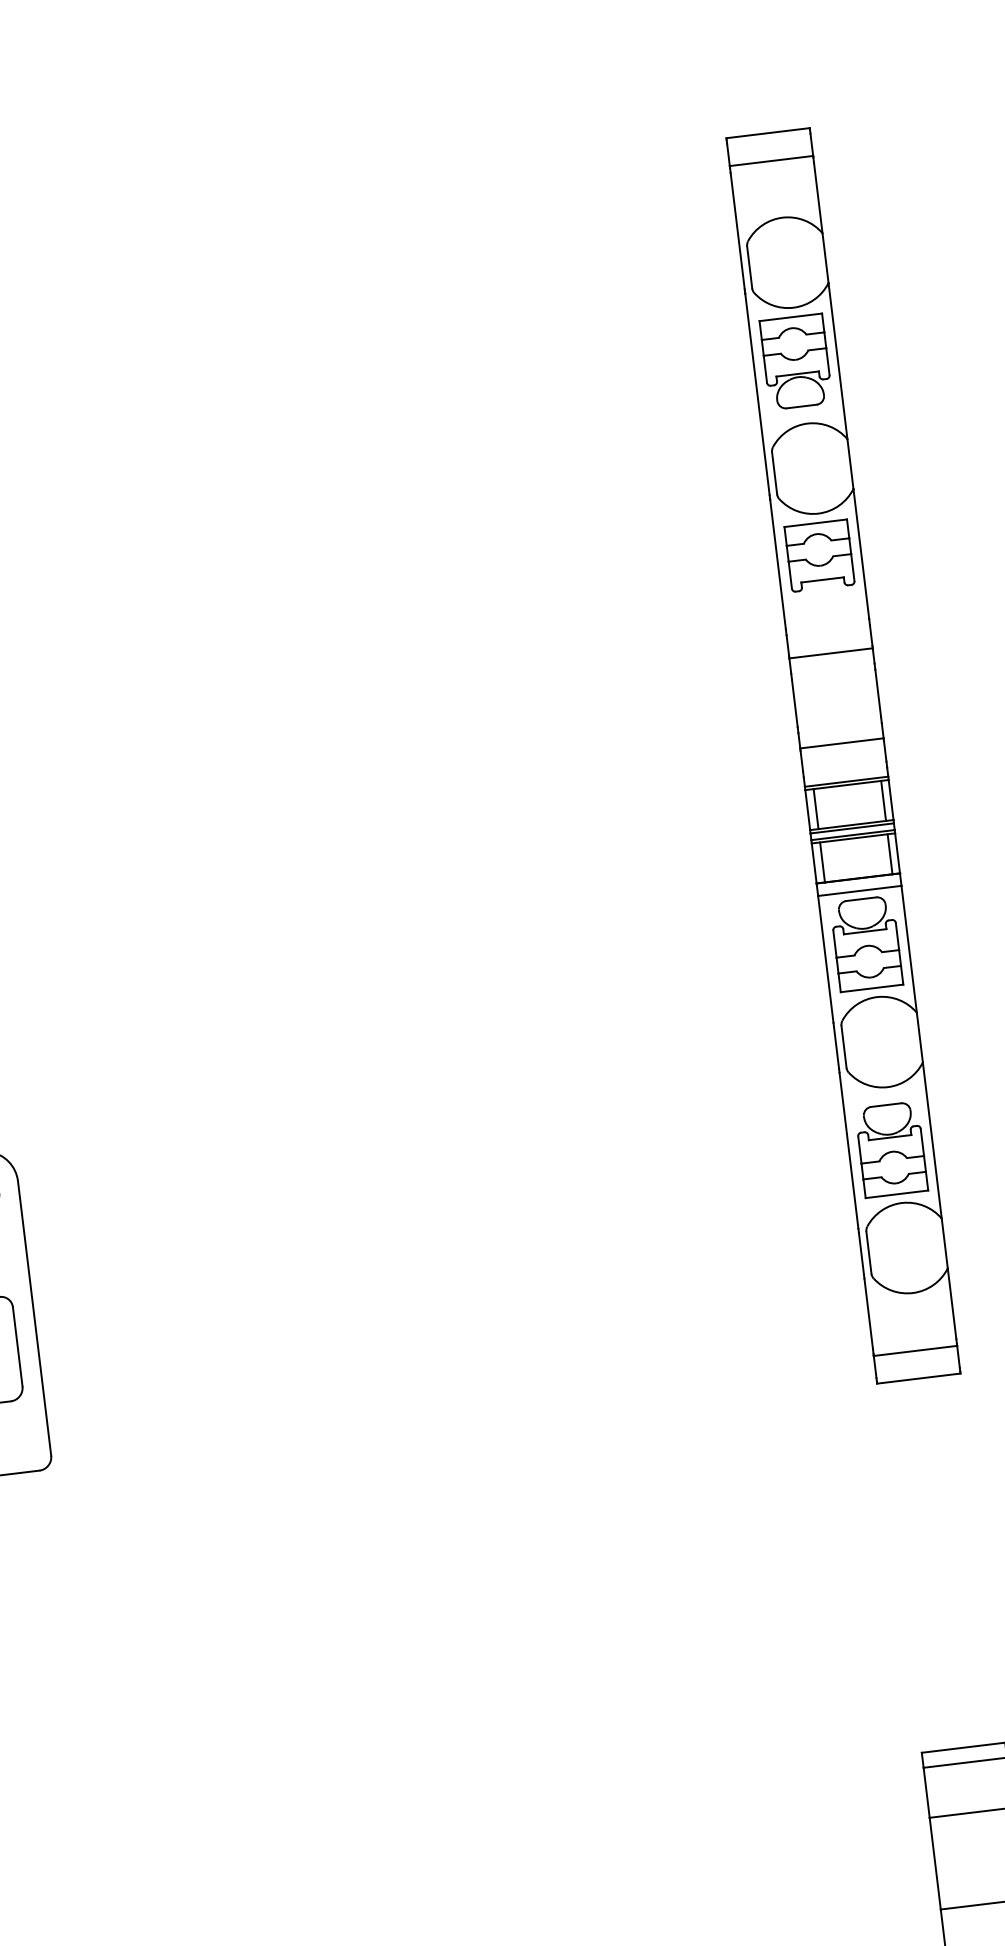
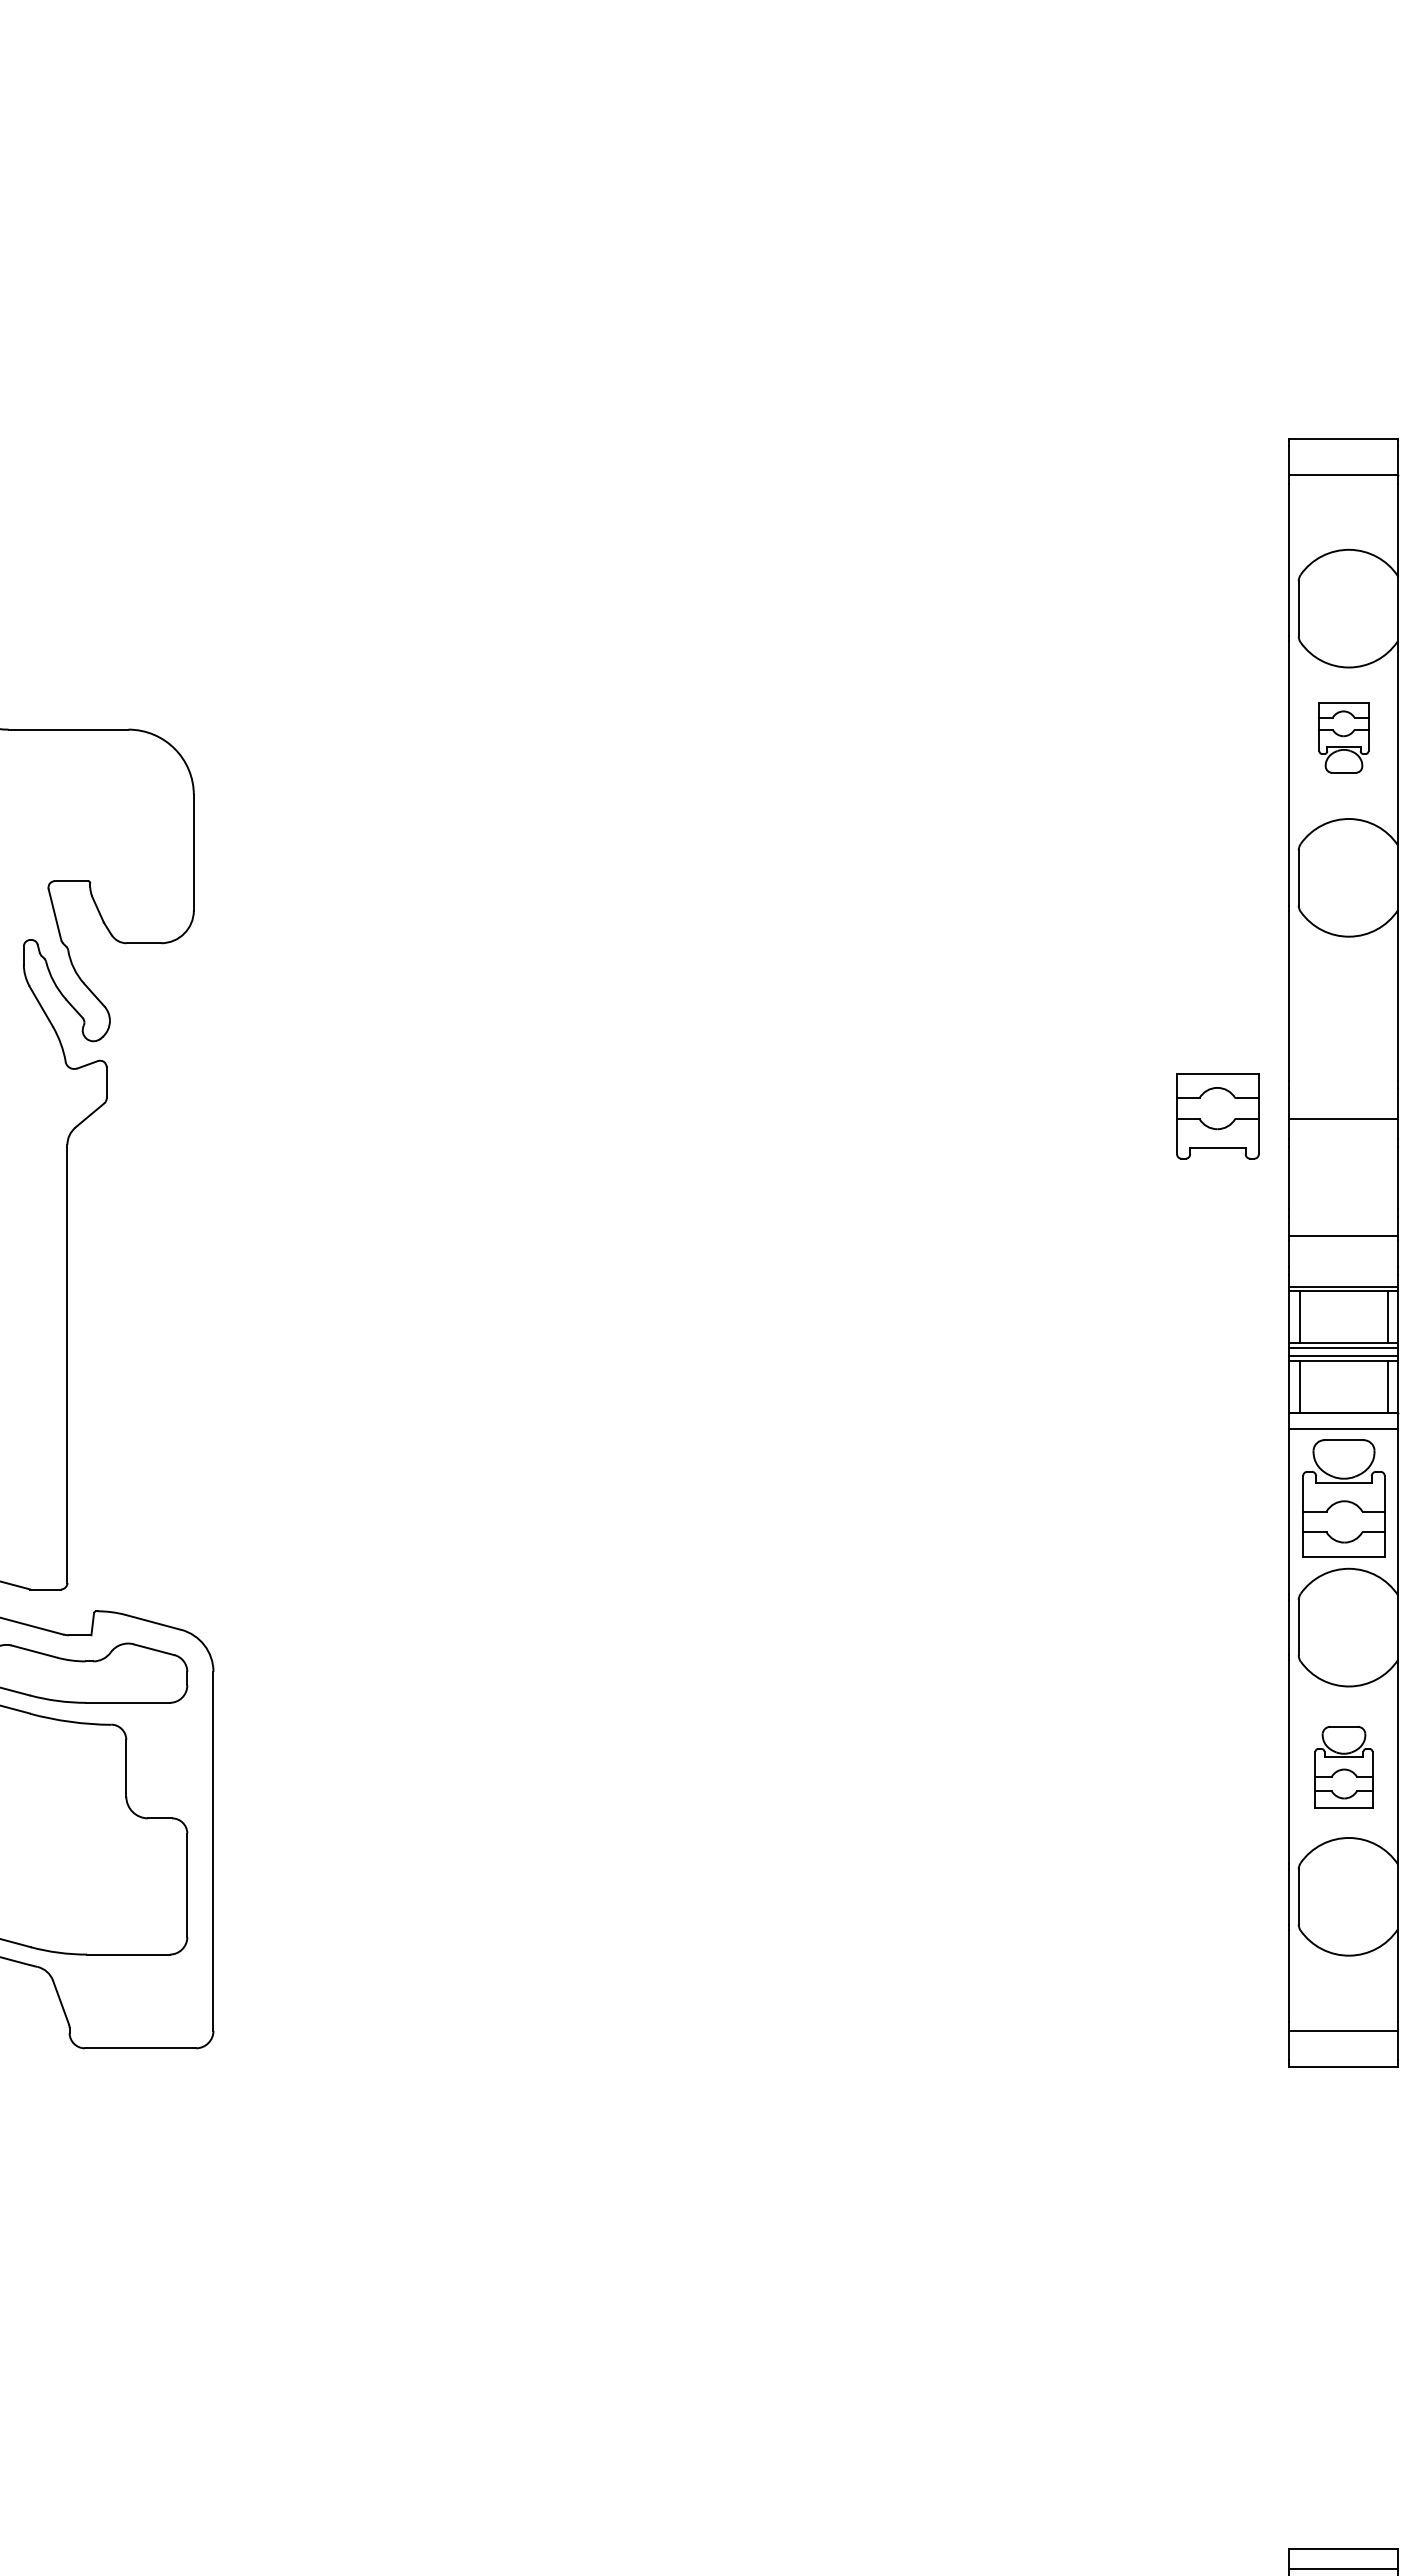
part: (795, 361) -> (1343, 737), size x0.6
part: (819, 556) -> (1217, 1116), moved
part: (891, 1149) -> (1343, 1767), size x0.7

